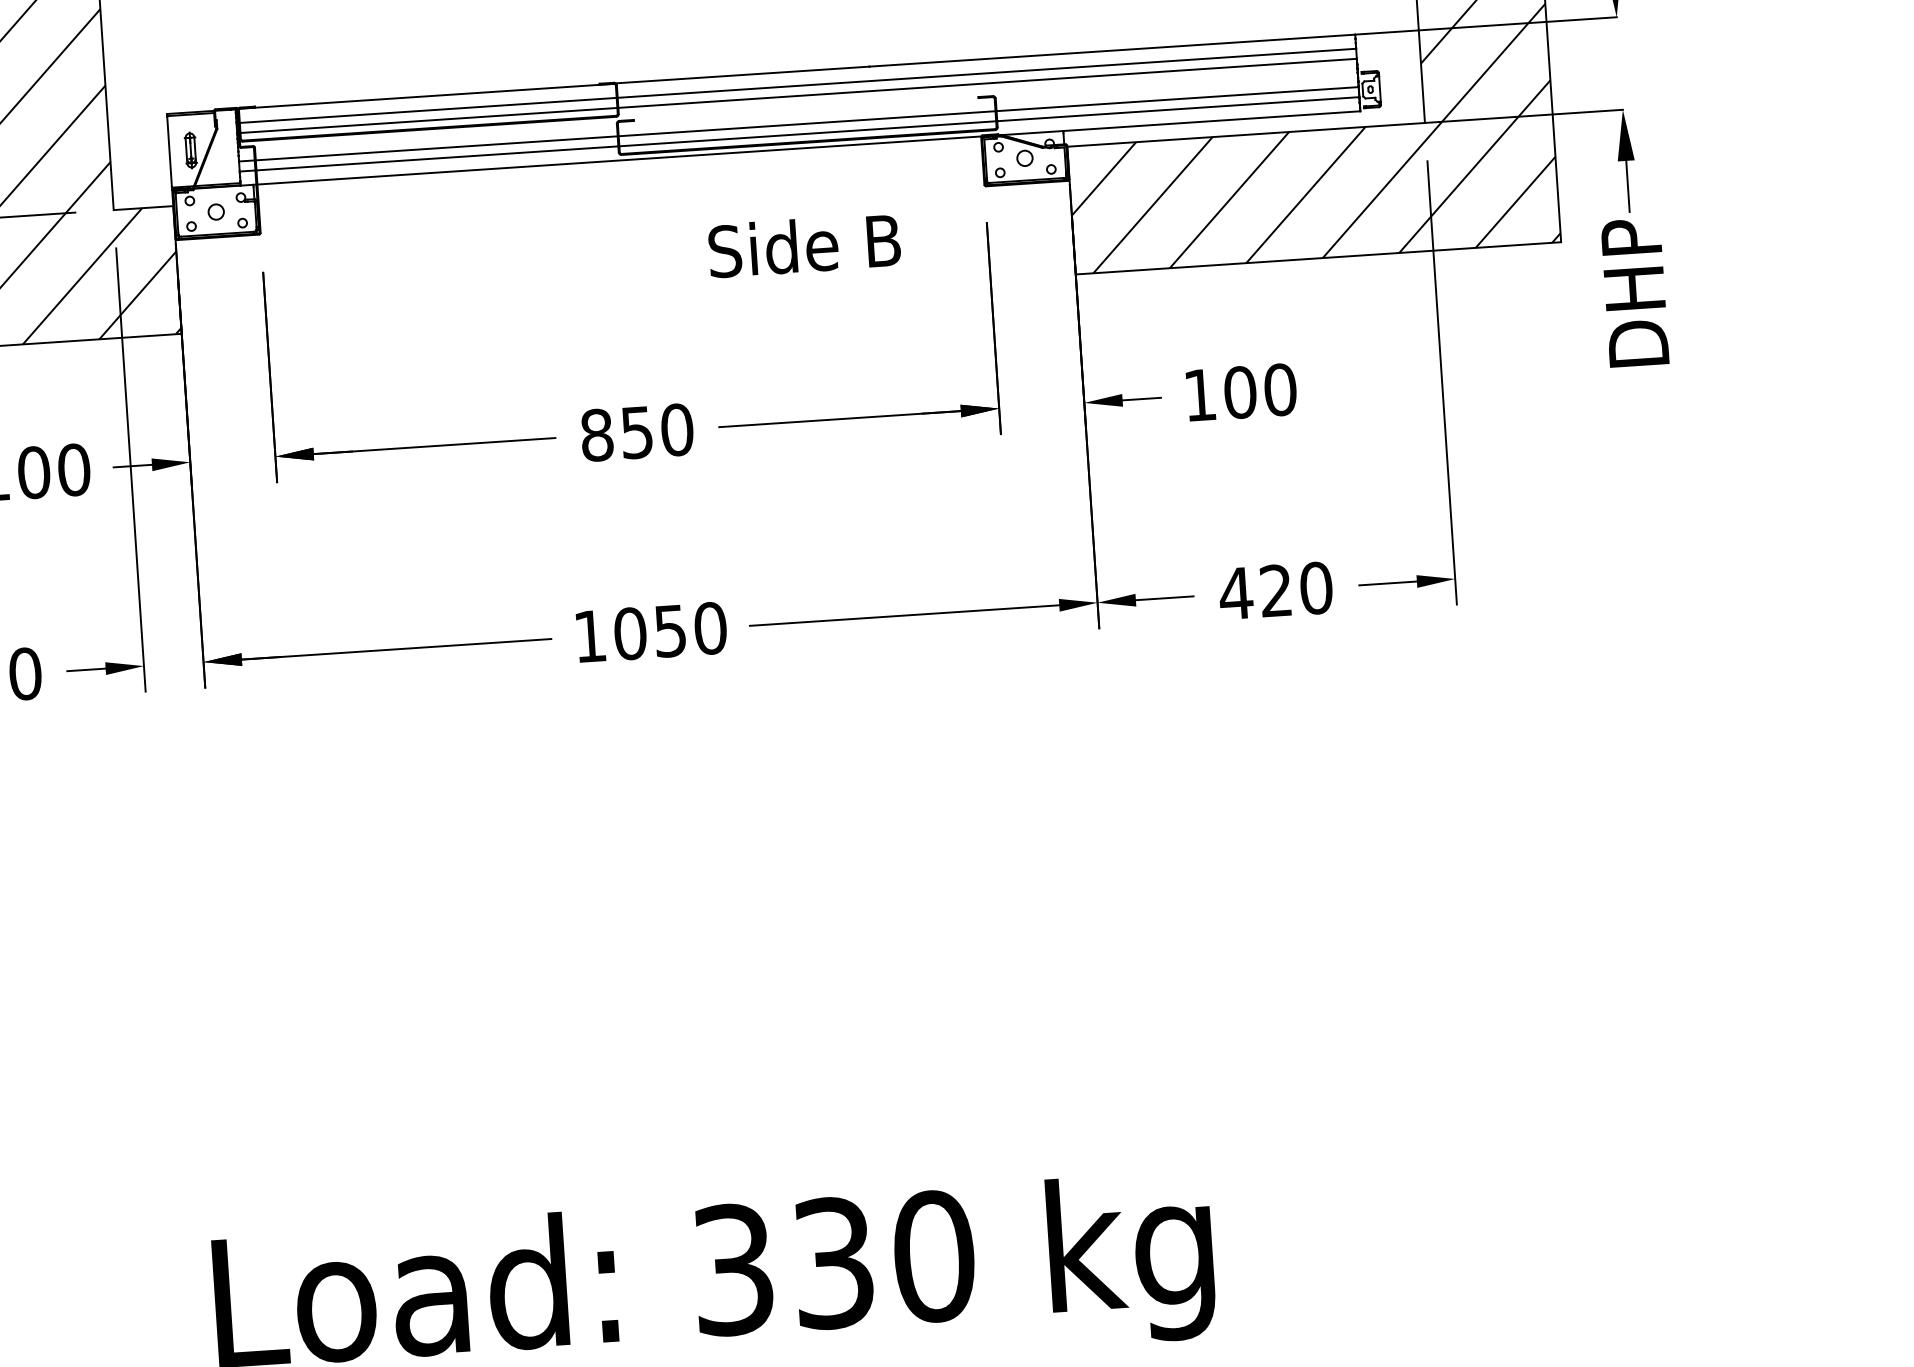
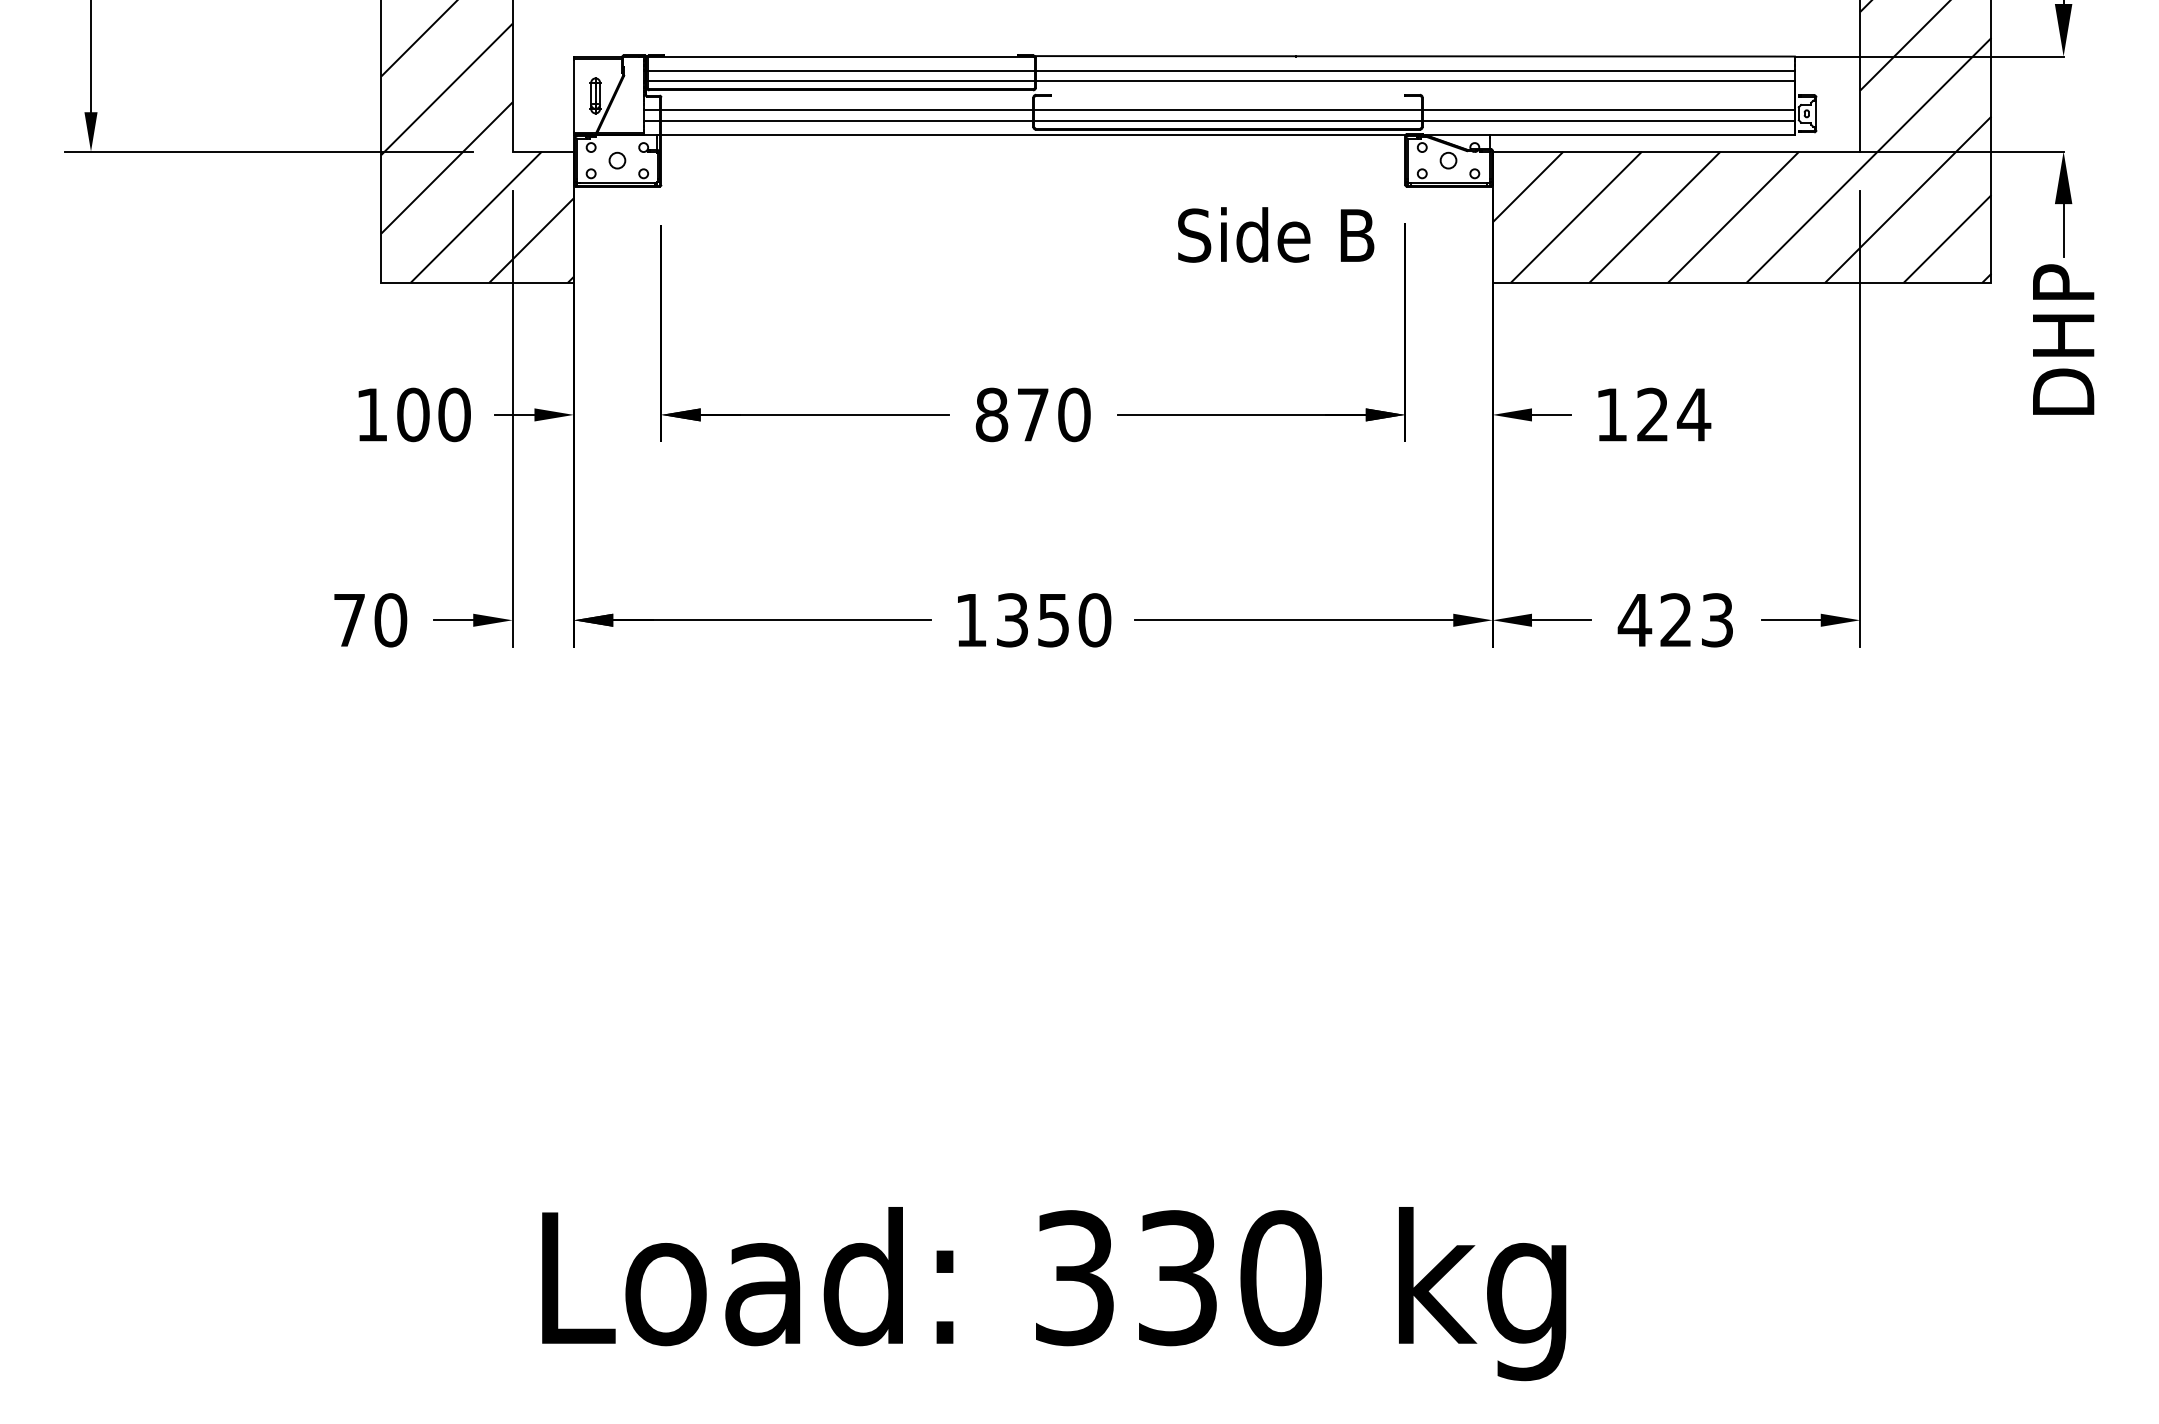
text: (804, 245) -> (1276, 234), moved
text: (1260, 390) -> (1673, 414), 100 -> 124
text: (636, 433) -> (1032, 415), 850 -> 870
text: (1316, 588) -> (1717, 620), 420 -> 423
text: (630, 633) -> (1012, 620), 1050 -> 1350

